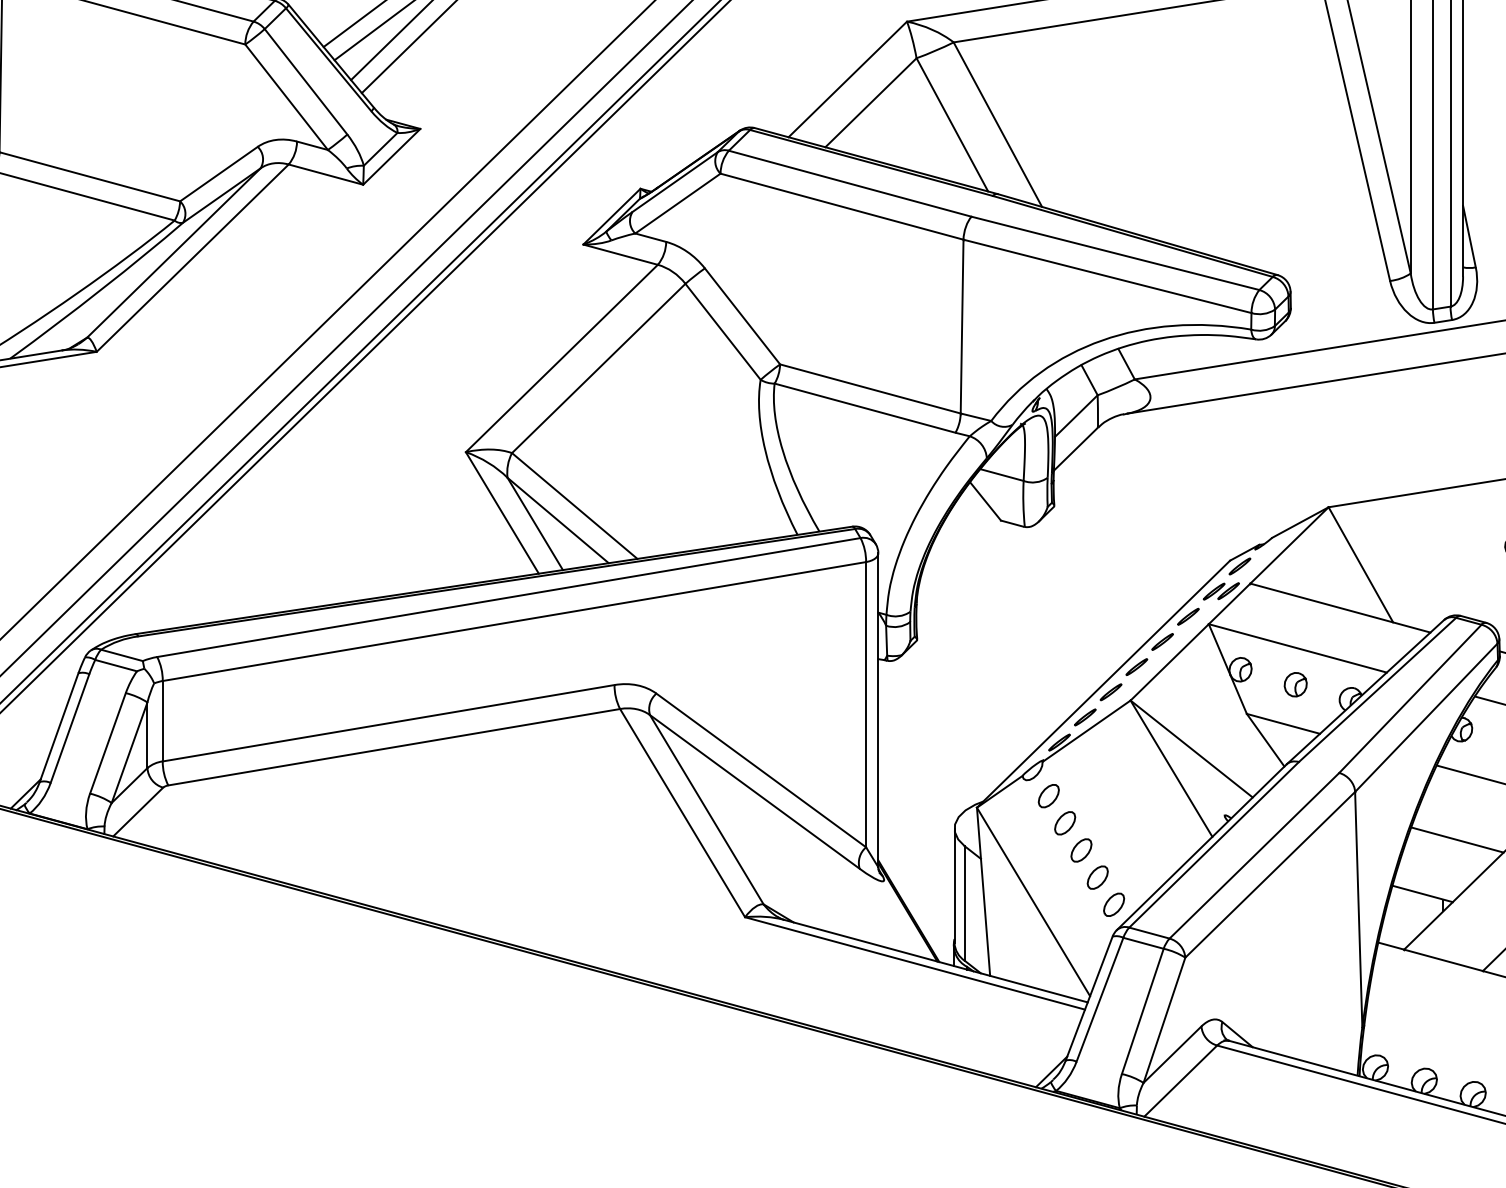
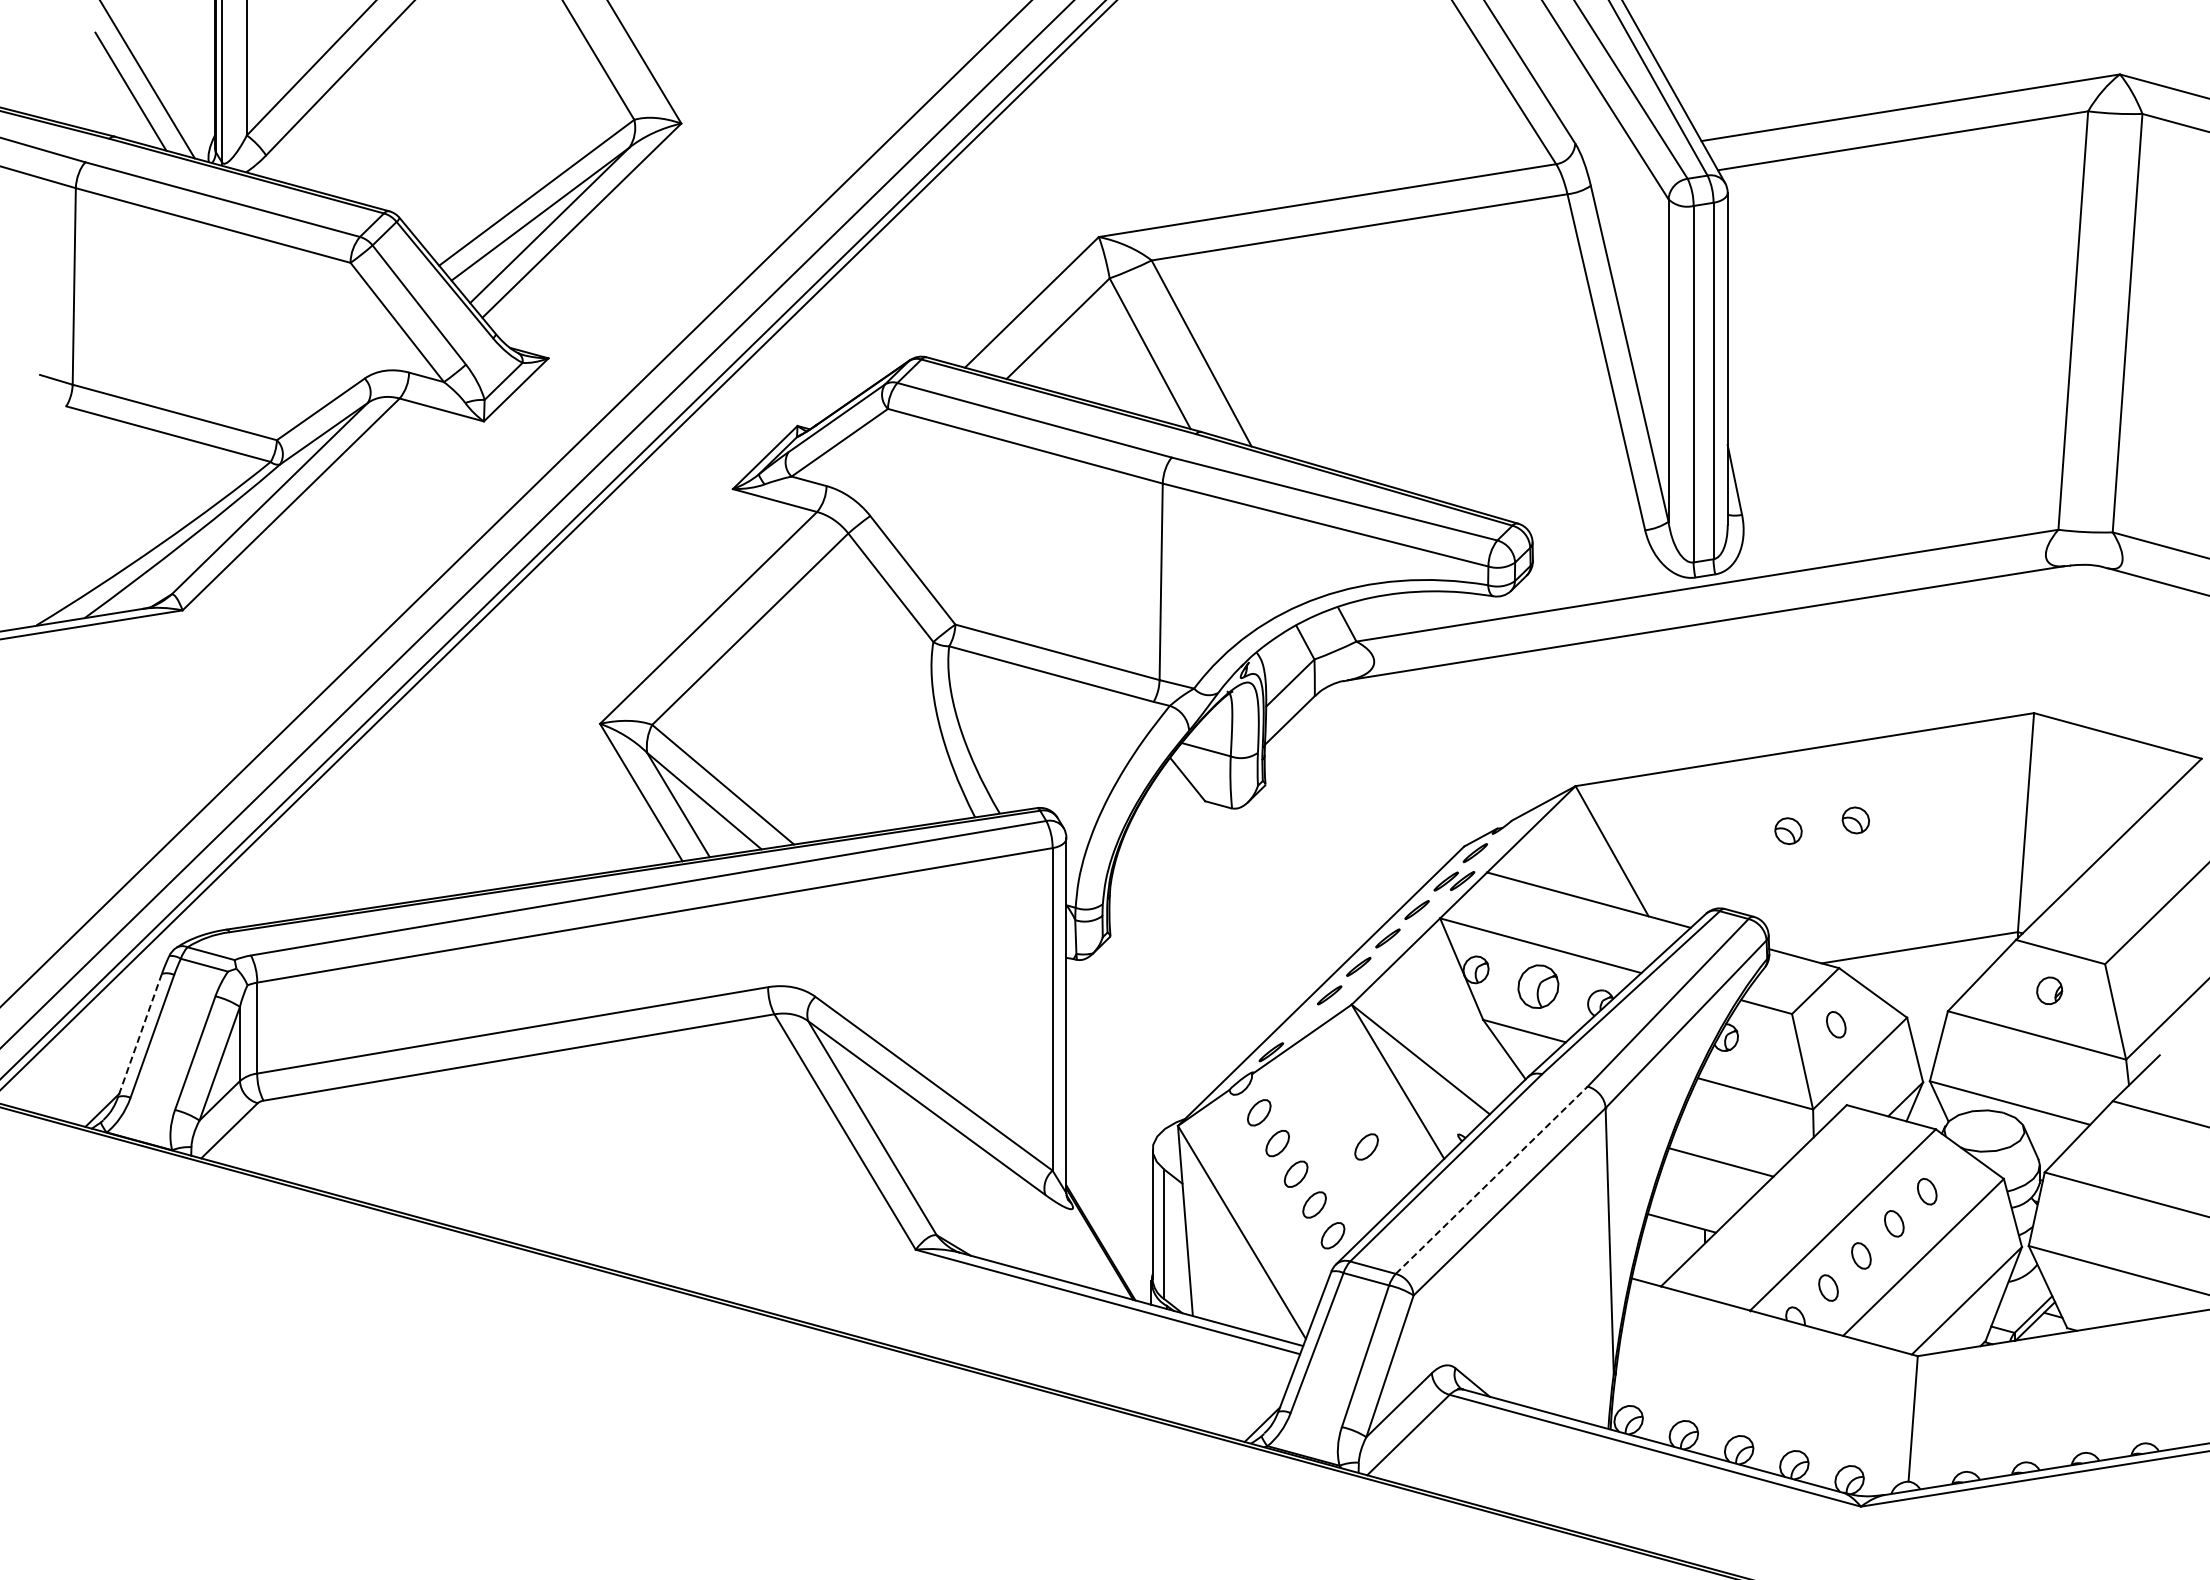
part: (1295, 684) -> (1538, 986), size x1.6
part: (1085, 717) -> (1300, 1023), removed
line: (58, 727) -> (139, 1035), solid -> dashed
part: (1143, 825) -> (1366, 1146), added
line: (1255, 855) -> (1492, 1179), solid -> dashed

